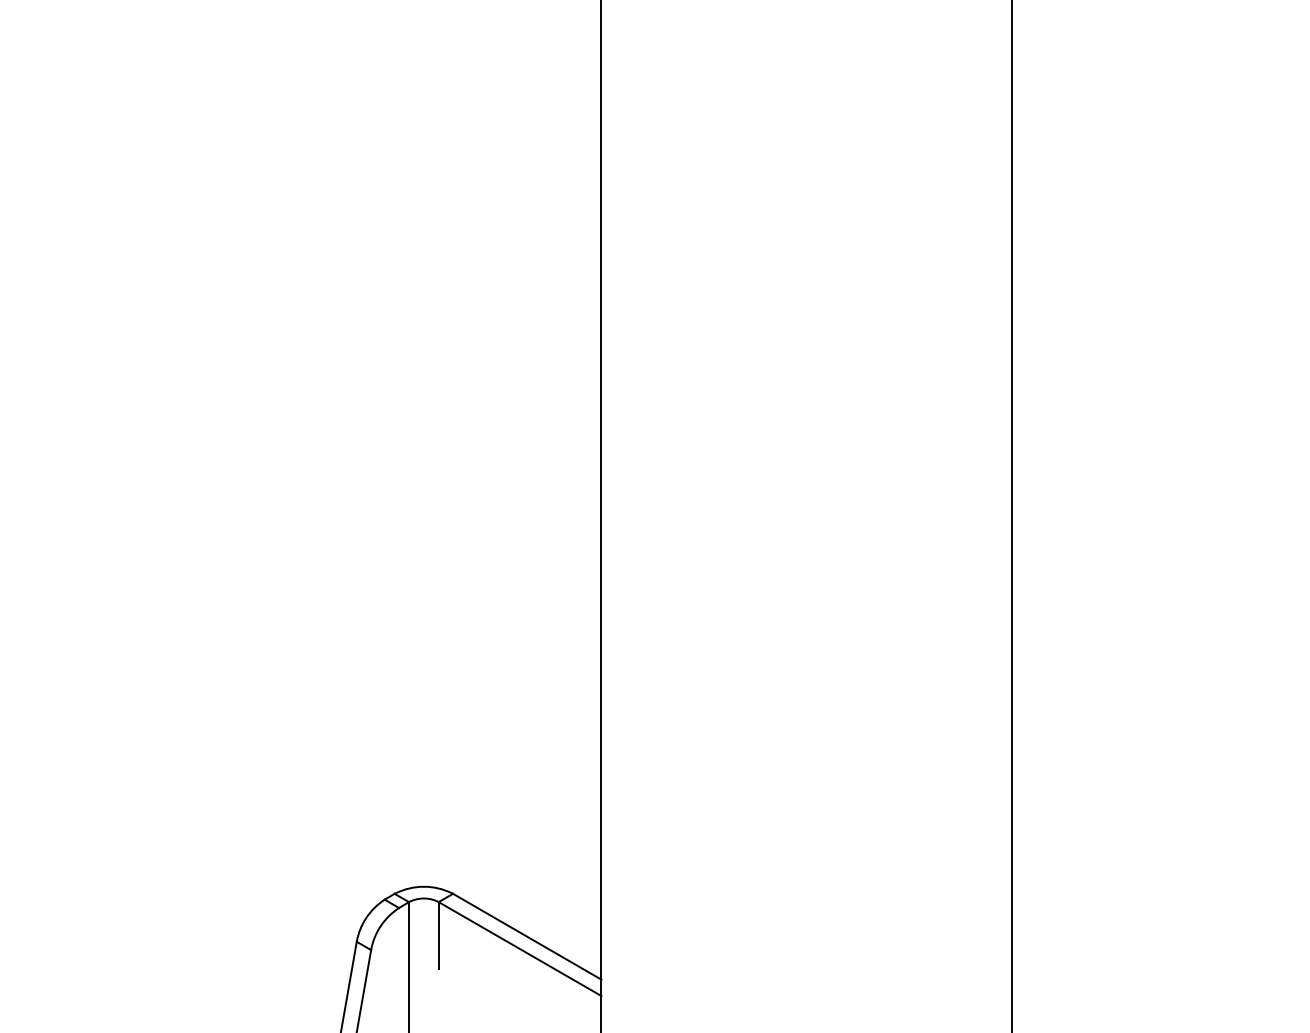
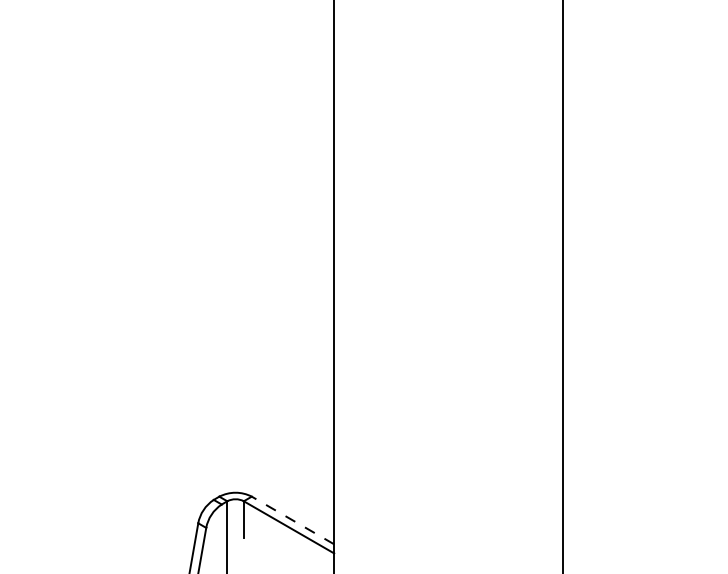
line: (528, 936) -> (293, 520), solid -> dashed

